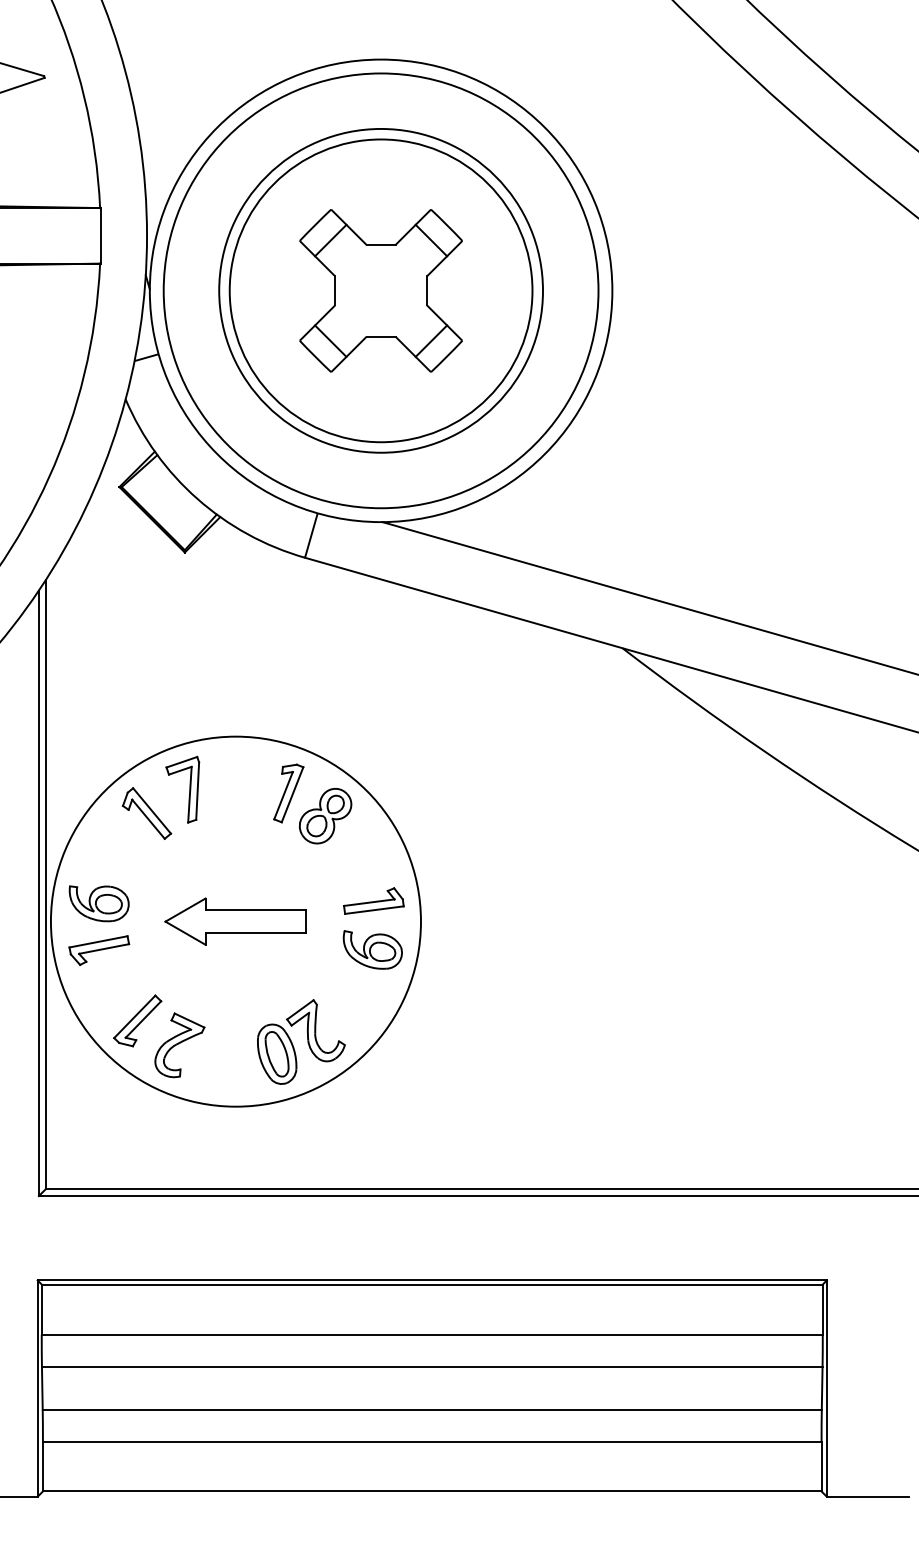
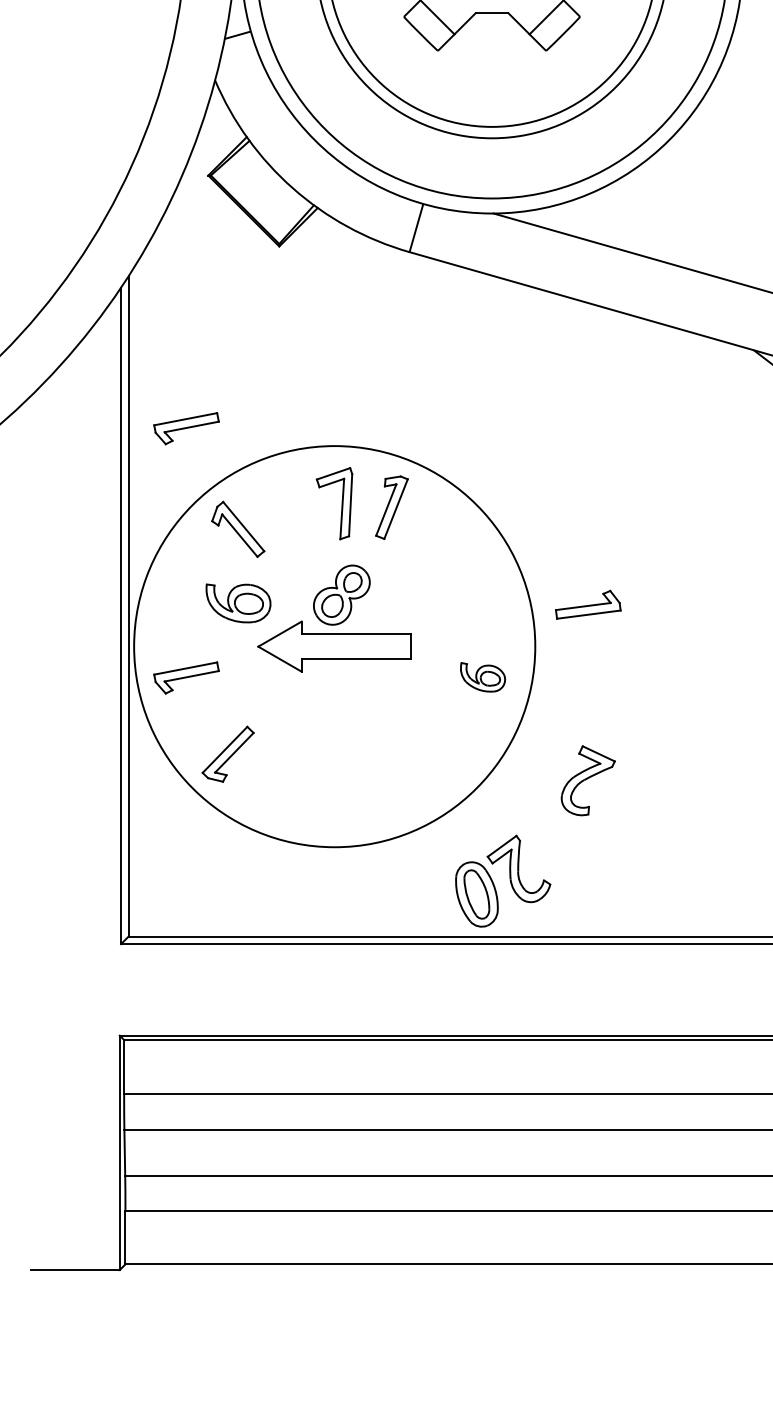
part: (99, 720) -> (186, 428), added
part: (189, 789) -> (341, 503), moved
part: (325, 816) -> (341, 595), moved
part: (373, 900) -> (587, 604), moved
part: (98, 903) -> (237, 603), moved
part: (372, 949) -> (482, 676), size x0.7
part: (301, 1041) -> (503, 880), moved
part: (179, 1045) -> (587, 780), moved

